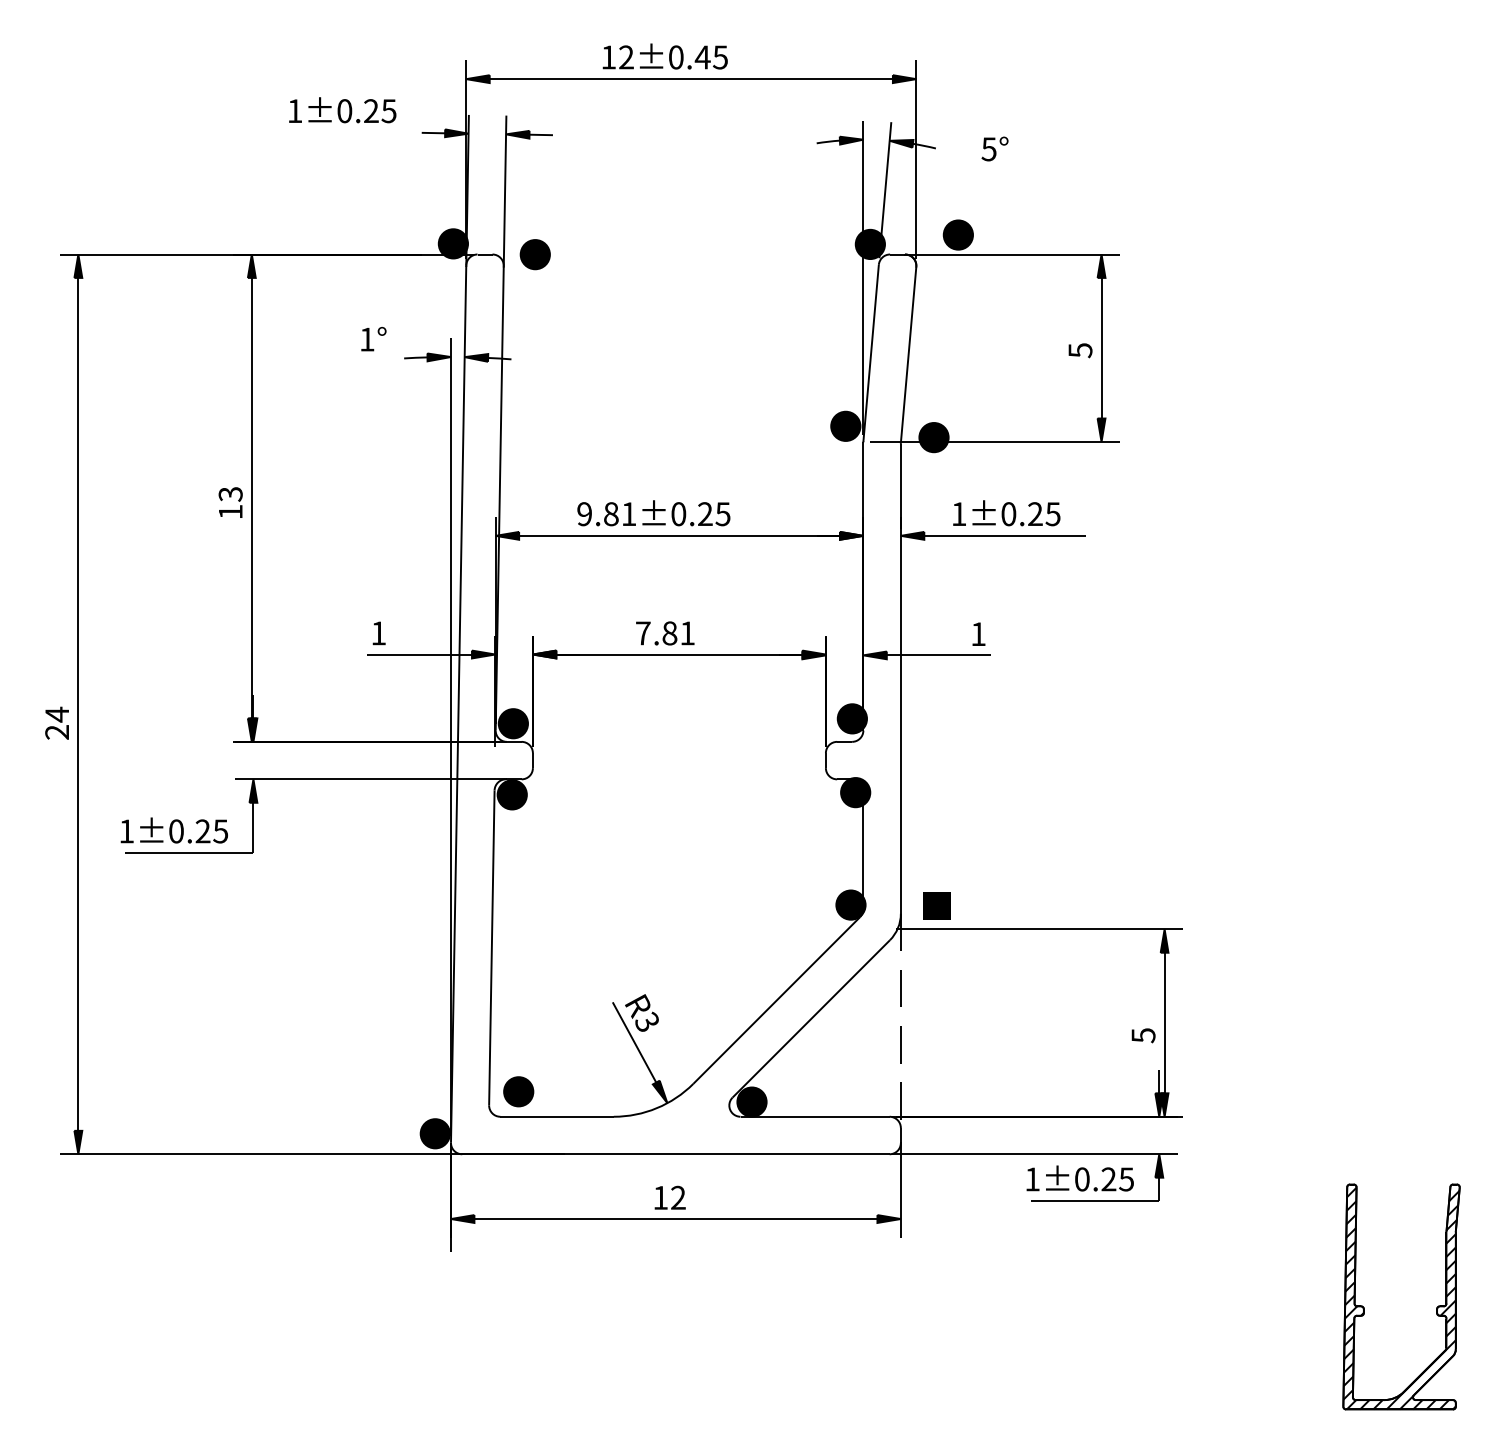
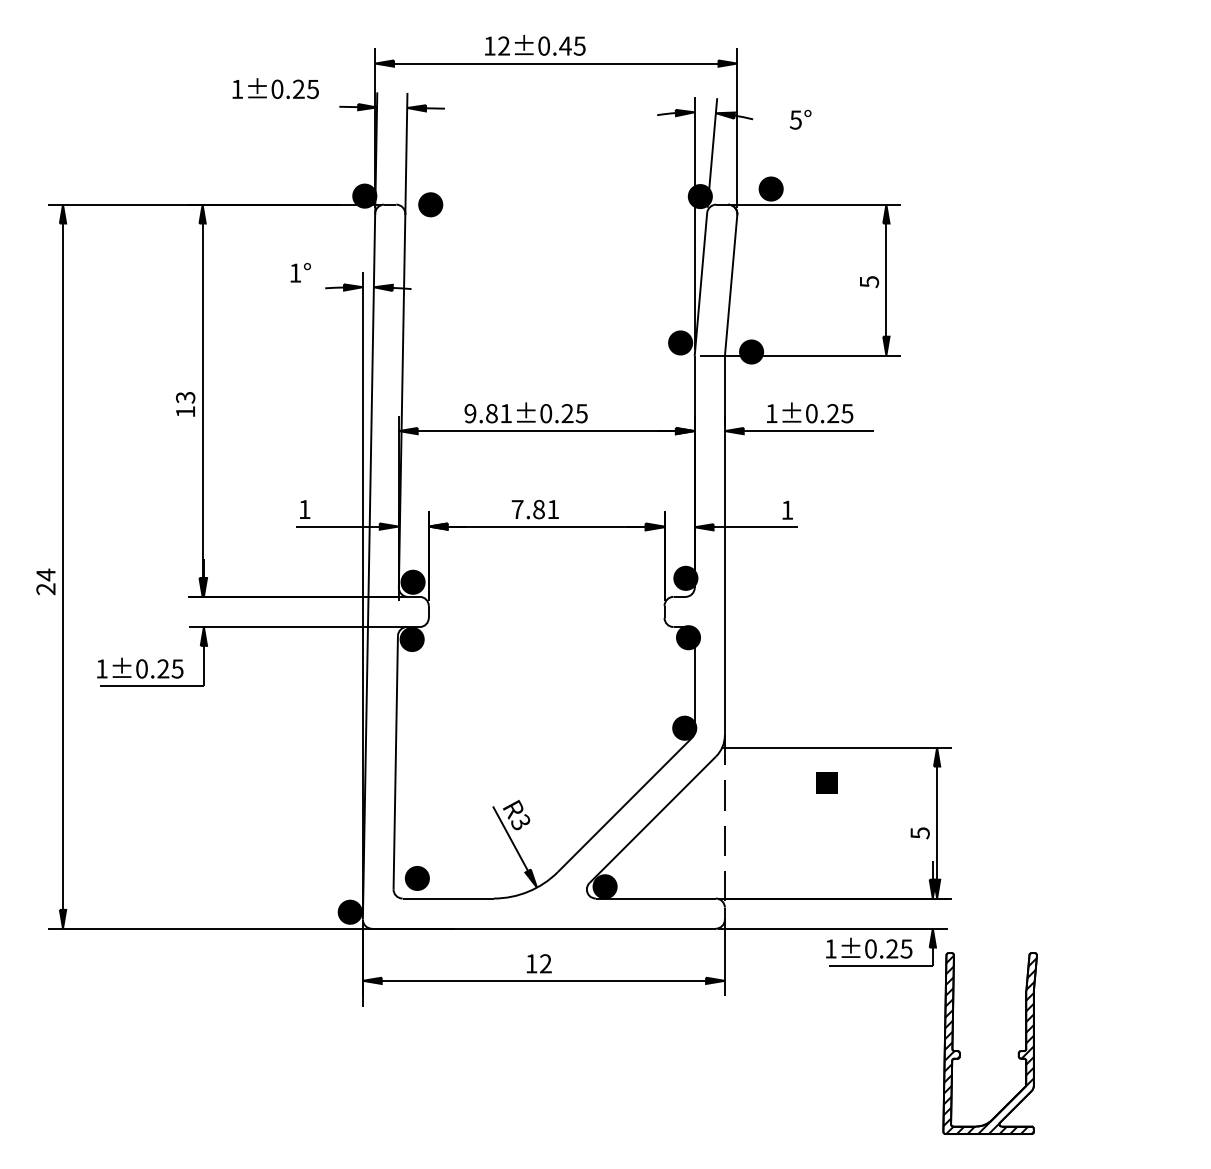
text: (936, 905) -> (826, 782), moved
part: (1436, 1307) -> (1018, 1052), moved

